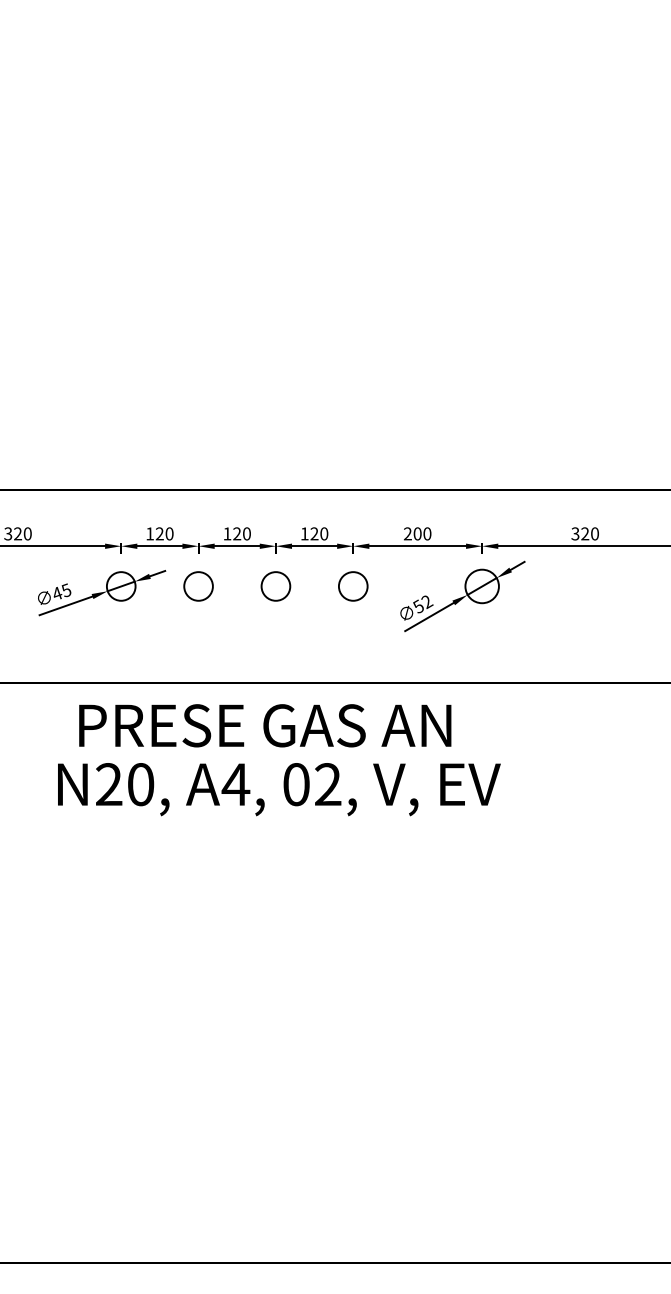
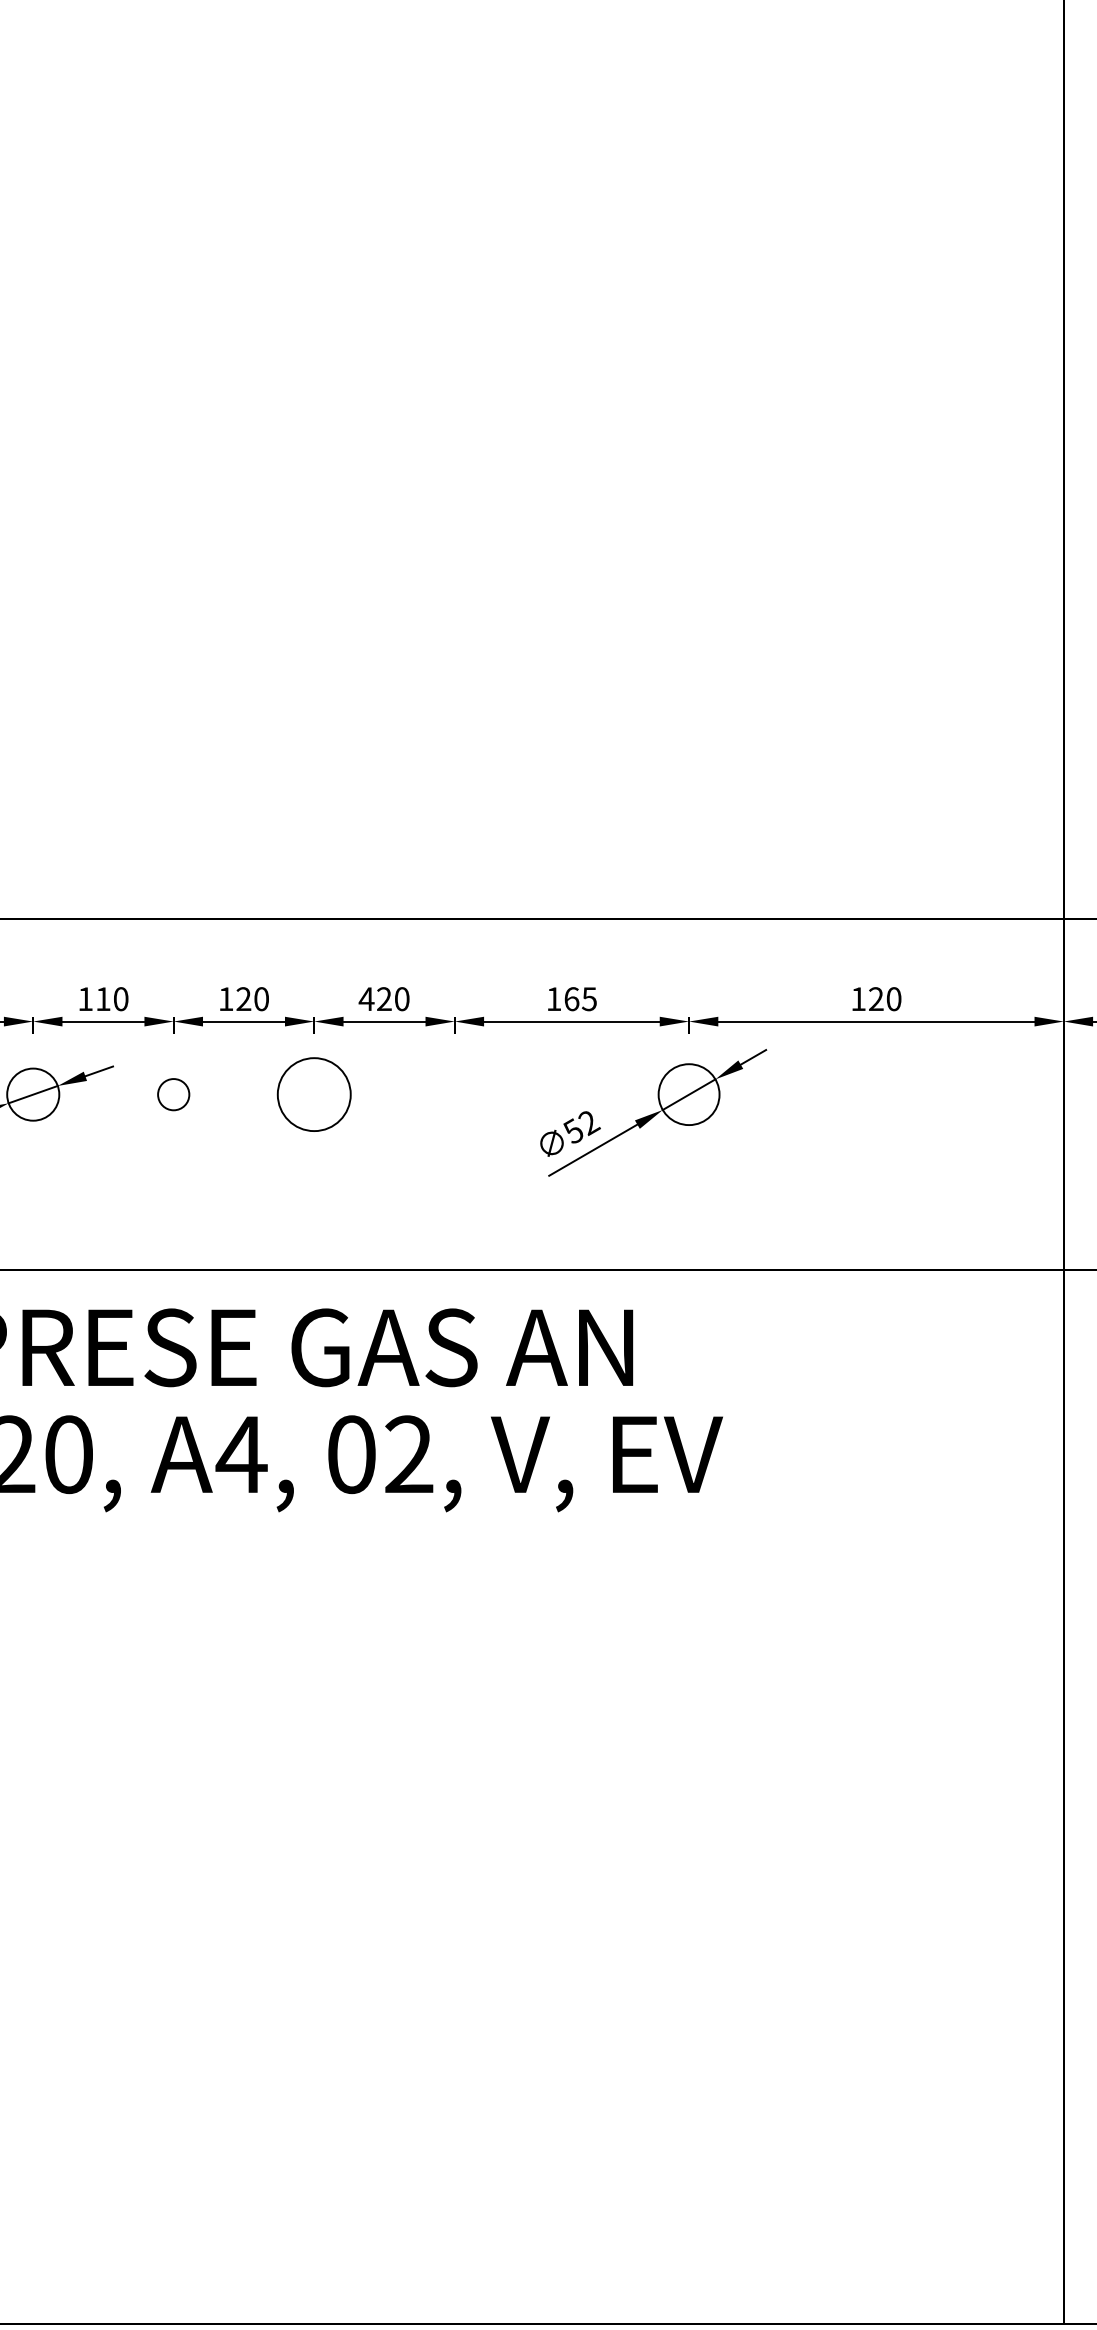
text: (159, 533) -> (102, 998), 120 -> 110
text: (304, 533) -> (366, 998), 120 -> 420
text: (417, 533) -> (571, 998), 200 -> 165
text: (575, 533) -> (858, 998), 320 -> 120
circle: (198, 586) -> (173, 1094), size x0.6
circle: (275, 586) -> (313, 1094), size x1.4
circle: (353, 586) -> (455, 1094), removed

